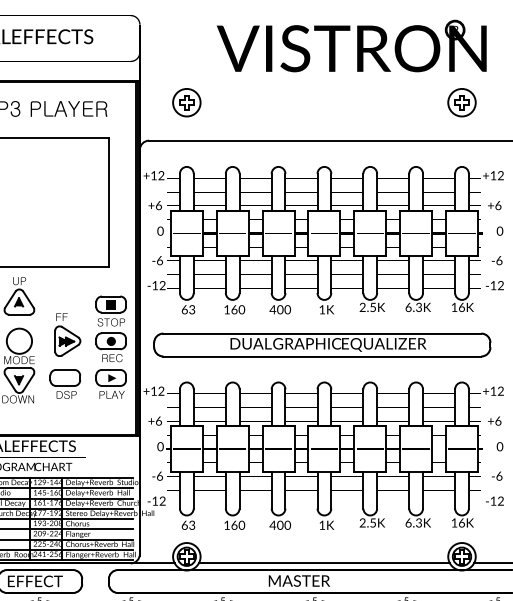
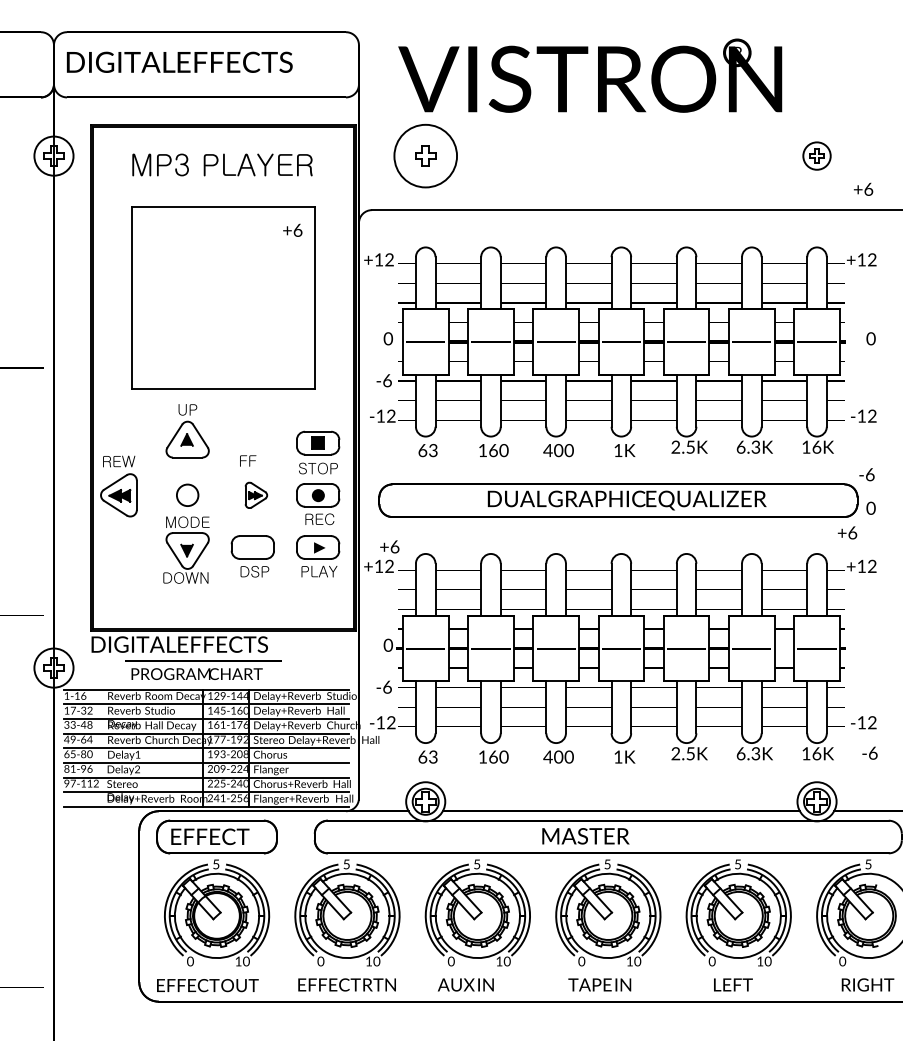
part: (357, 46) -> (598, 75), moved
circle: (186, 102) -> (425, 155), size x1.6
part: (461, 102) -> (816, 155), size x0.7
text: (155, 204) -> (292, 229), moved
text: (494, 204) -> (863, 188), moved
text: (496, 260) -> (866, 474), moved
circle: (19, 341) -> (187, 495), size x0.6
part: (67, 341) -> (256, 495), size x0.6
text: (155, 420) -> (389, 546), moved
text: (494, 420) -> (847, 532), moved
text: (499, 446) -> (870, 507), moved
text: (496, 475) -> (869, 752), moved

